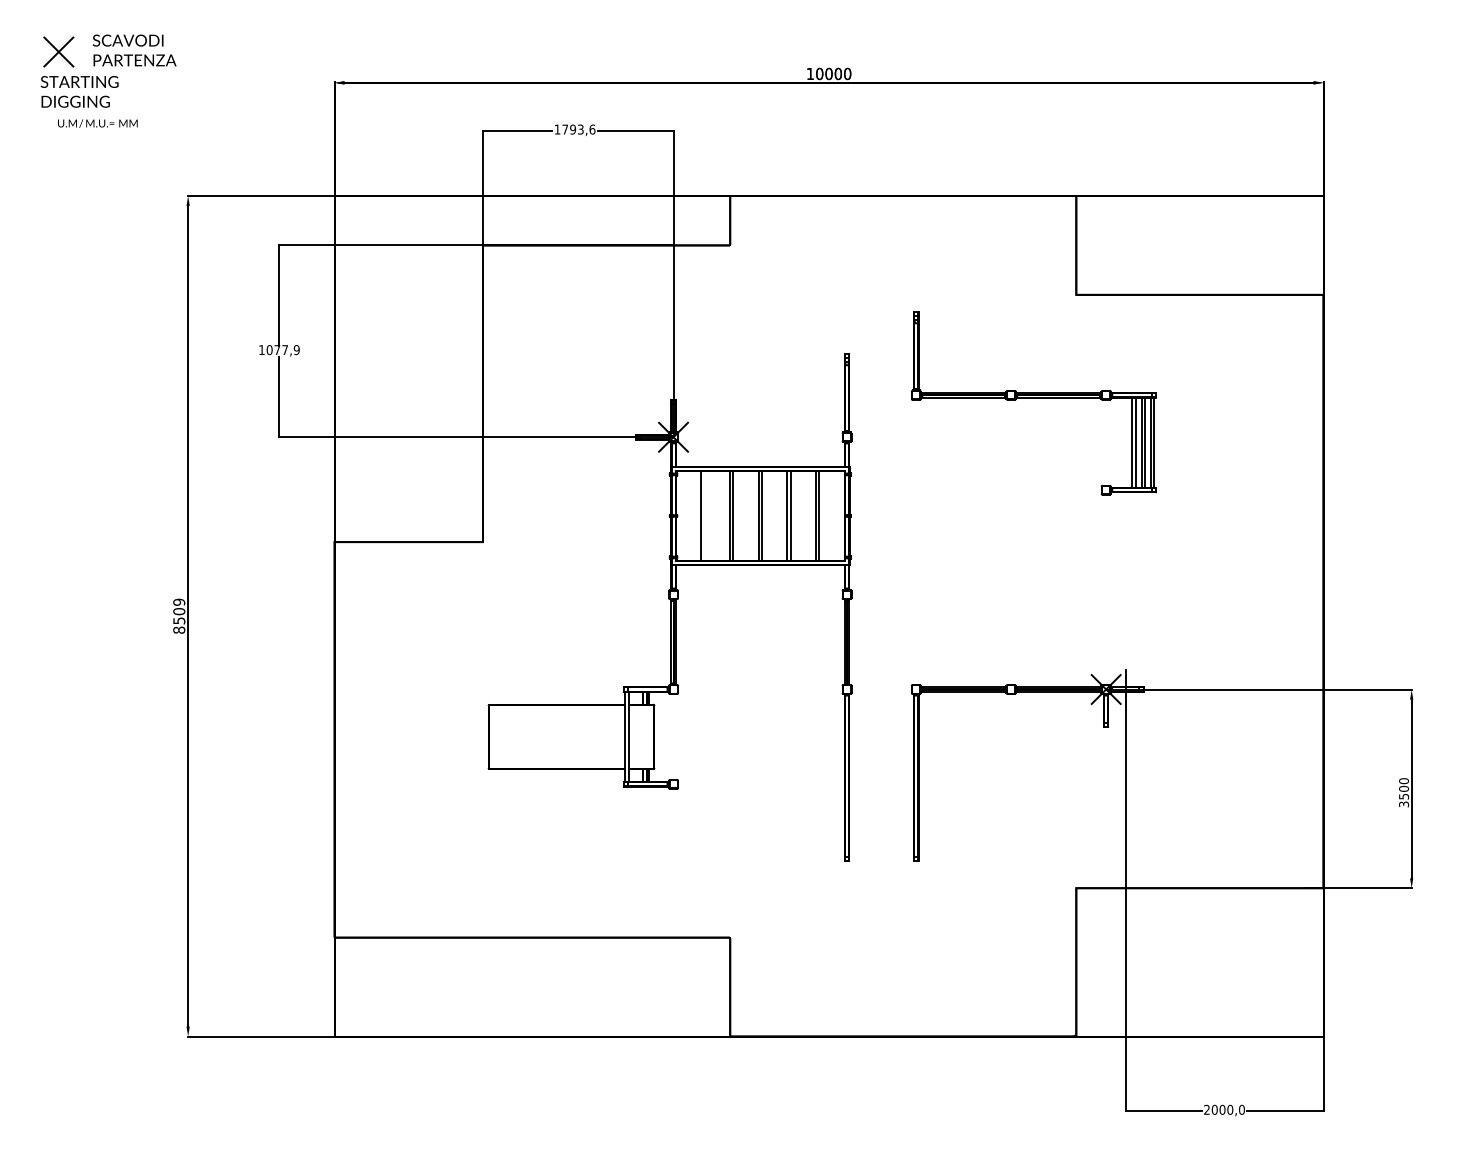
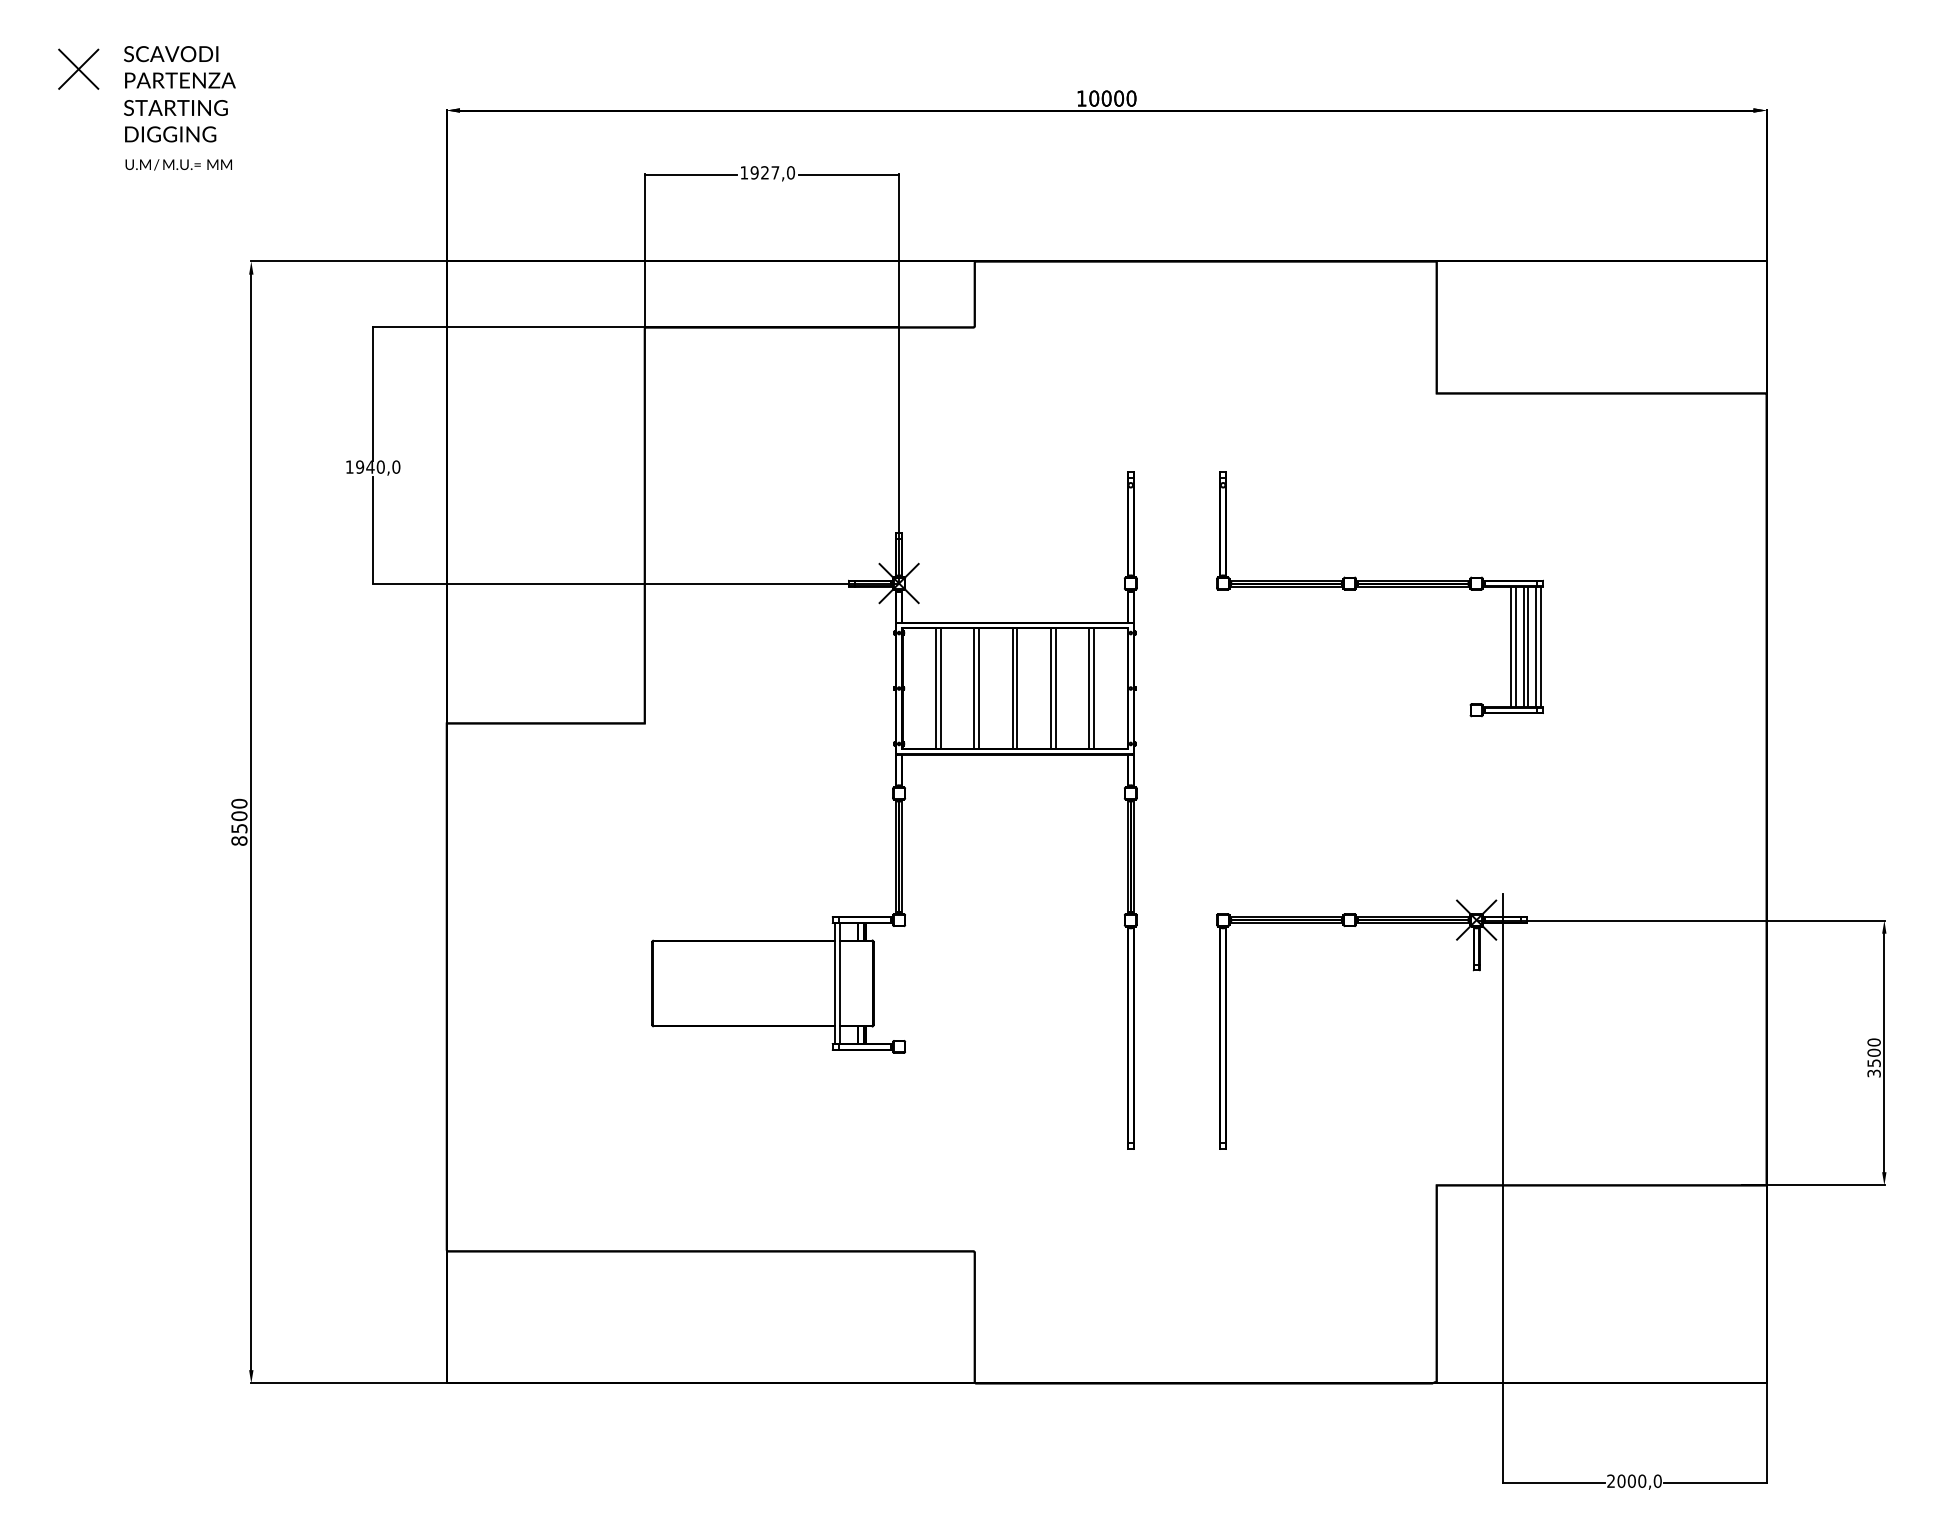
text: (79, 91) -> (175, 120), moved
text: (97, 123) -> (178, 164), moved
text: (578, 129) -> (772, 172), 1793,6 -> 1927,0
text: (282, 350) -> (377, 467), 1077,9 -> 1940,0
part: (1033, 403) -> (1379, 594), moved
line: (704, 515) -> (940, 687), added
text: (179, 601) -> (239, 802), 8509 -> 8500

